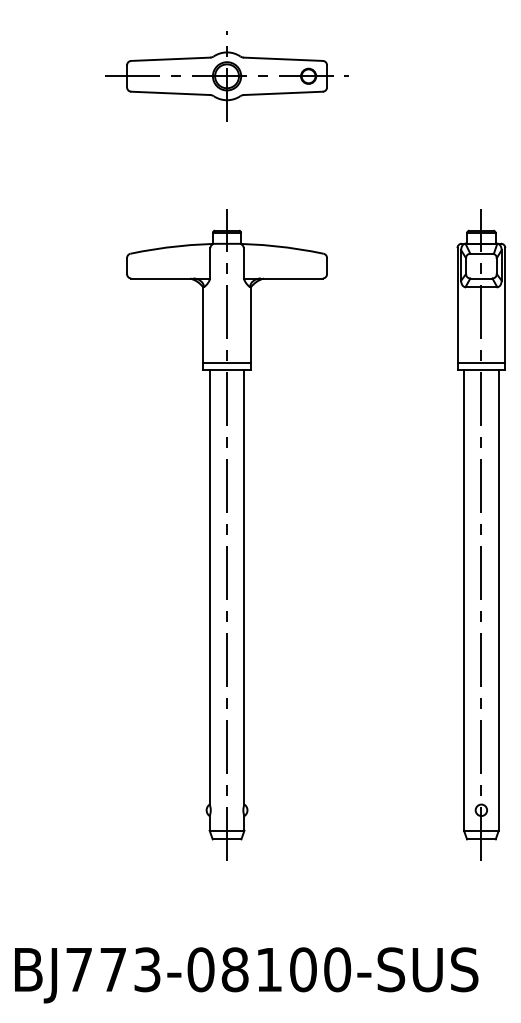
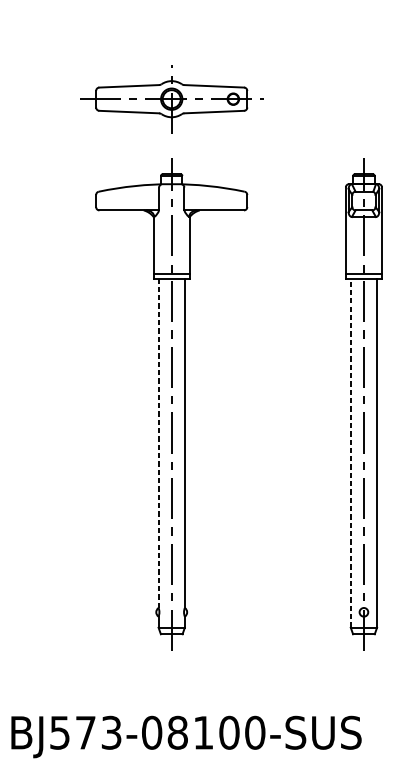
part: (226, 76) -> (171, 99), moved
line: (209, 586) -> (158, 443), solid -> dashed
line: (464, 599) -> (351, 453), solid -> dashed
text: (78, 970) -> (59, 733), BJ773-08100-SUS -> BJ573-08100-SUS

